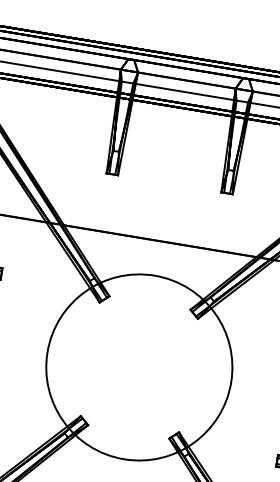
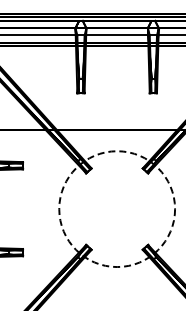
circle: (139, 368) -> (117, 209), solid -> dashed

